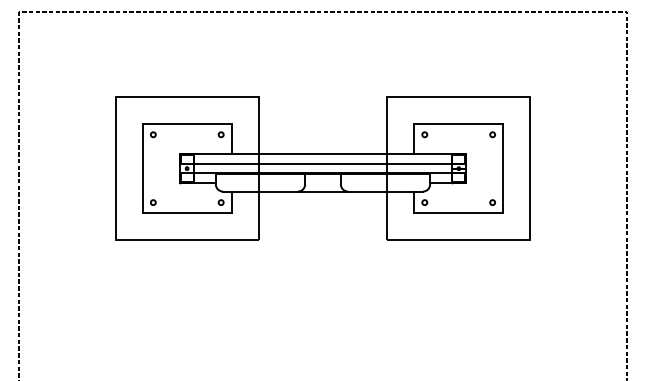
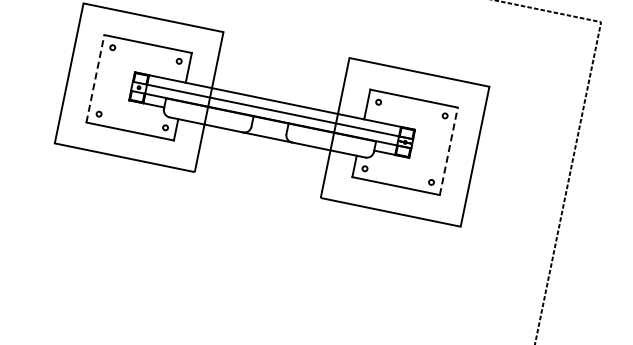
line: (142, 168) -> (95, 78), solid -> dashed
line: (503, 168) -> (448, 151), solid -> dashed

